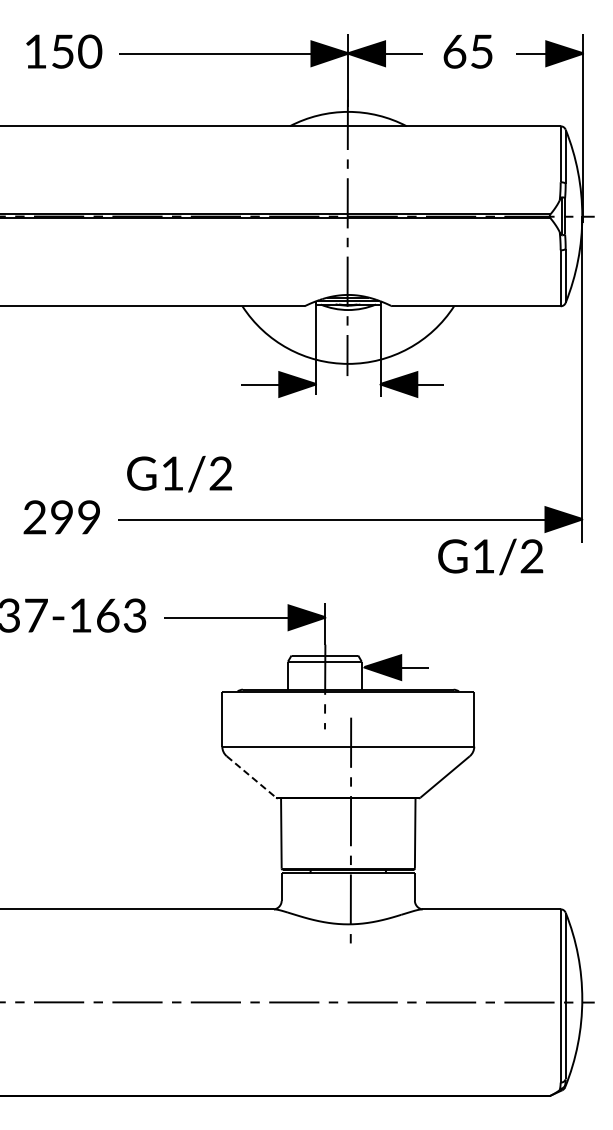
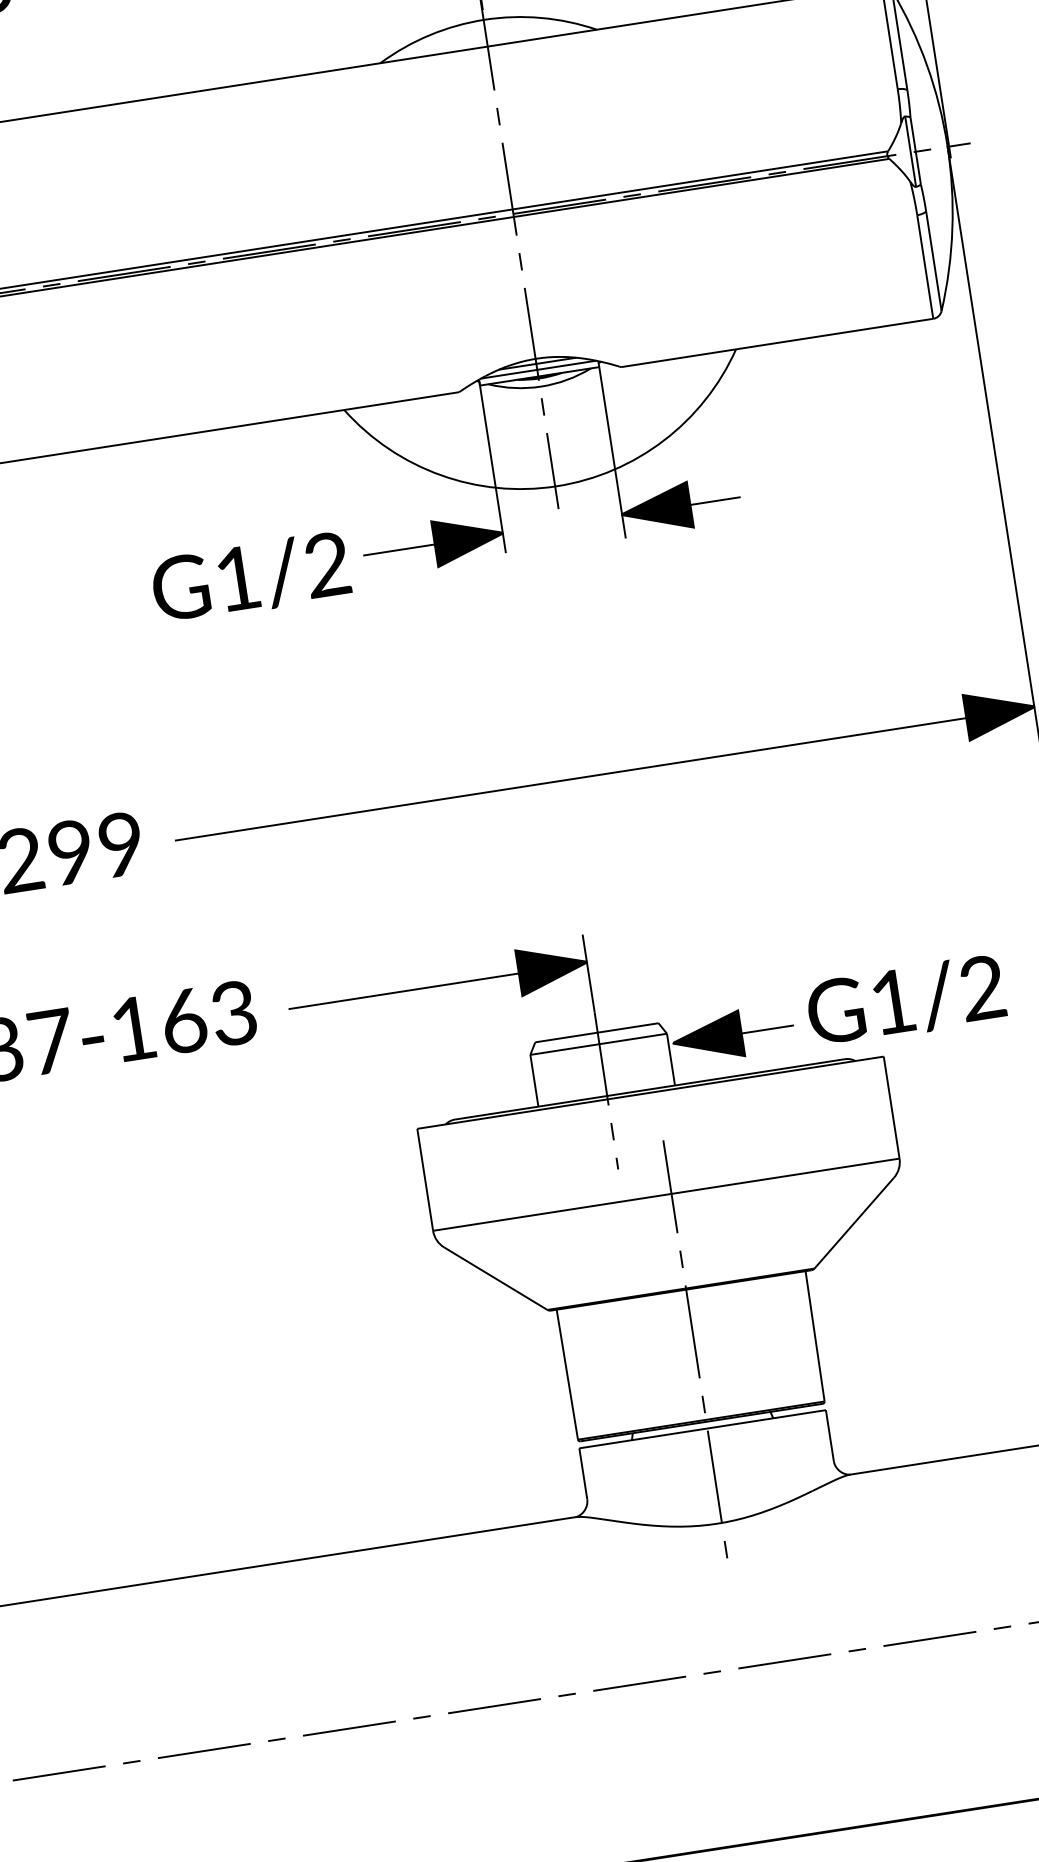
text: (179, 474) -> (250, 578), moved
text: (490, 556) -> (905, 1000), moved
line: (251, 777) -> (496, 1279), dashed -> solid

